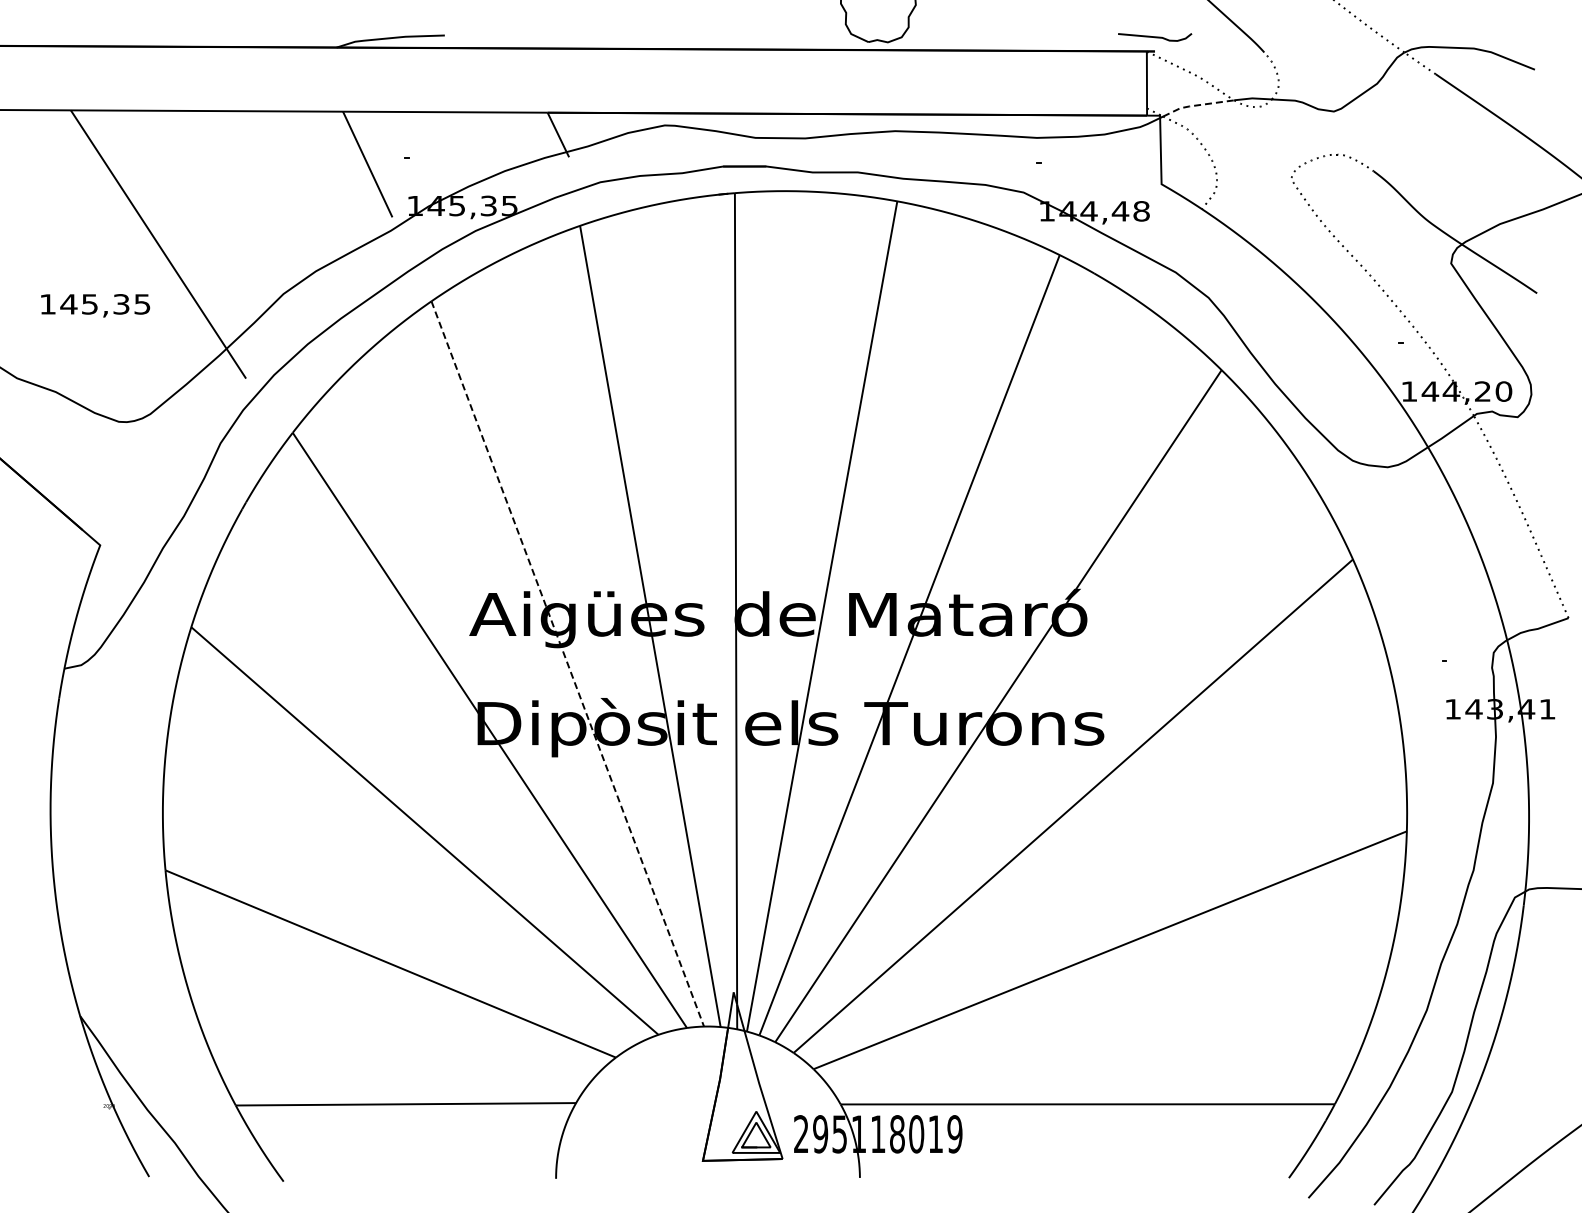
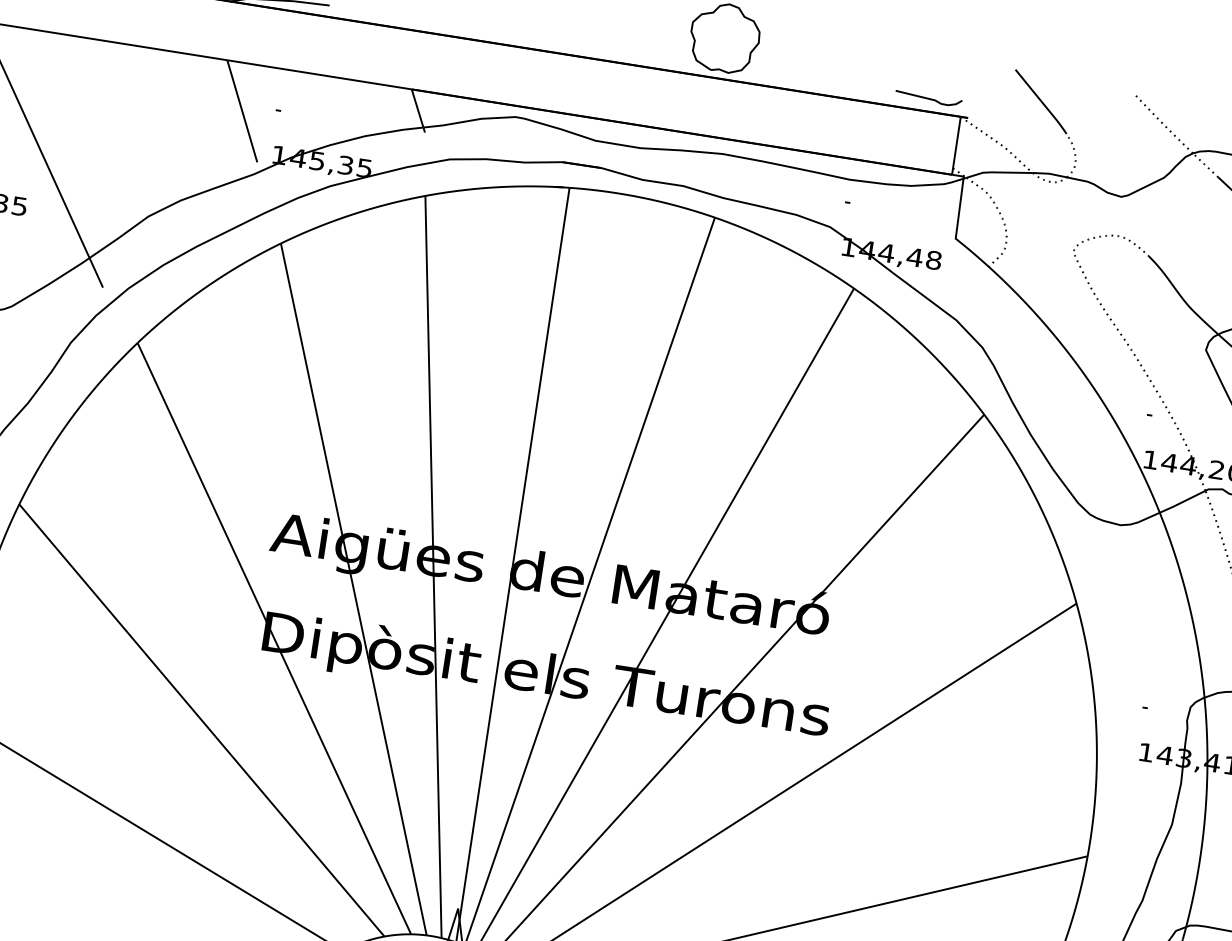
curve: (1155, 37) -> (928, 99), moved
line: (1197, 105) -> (998, 172), dashed -> solid
line: (567, 664) -> (353, 589), dashed -> solid

